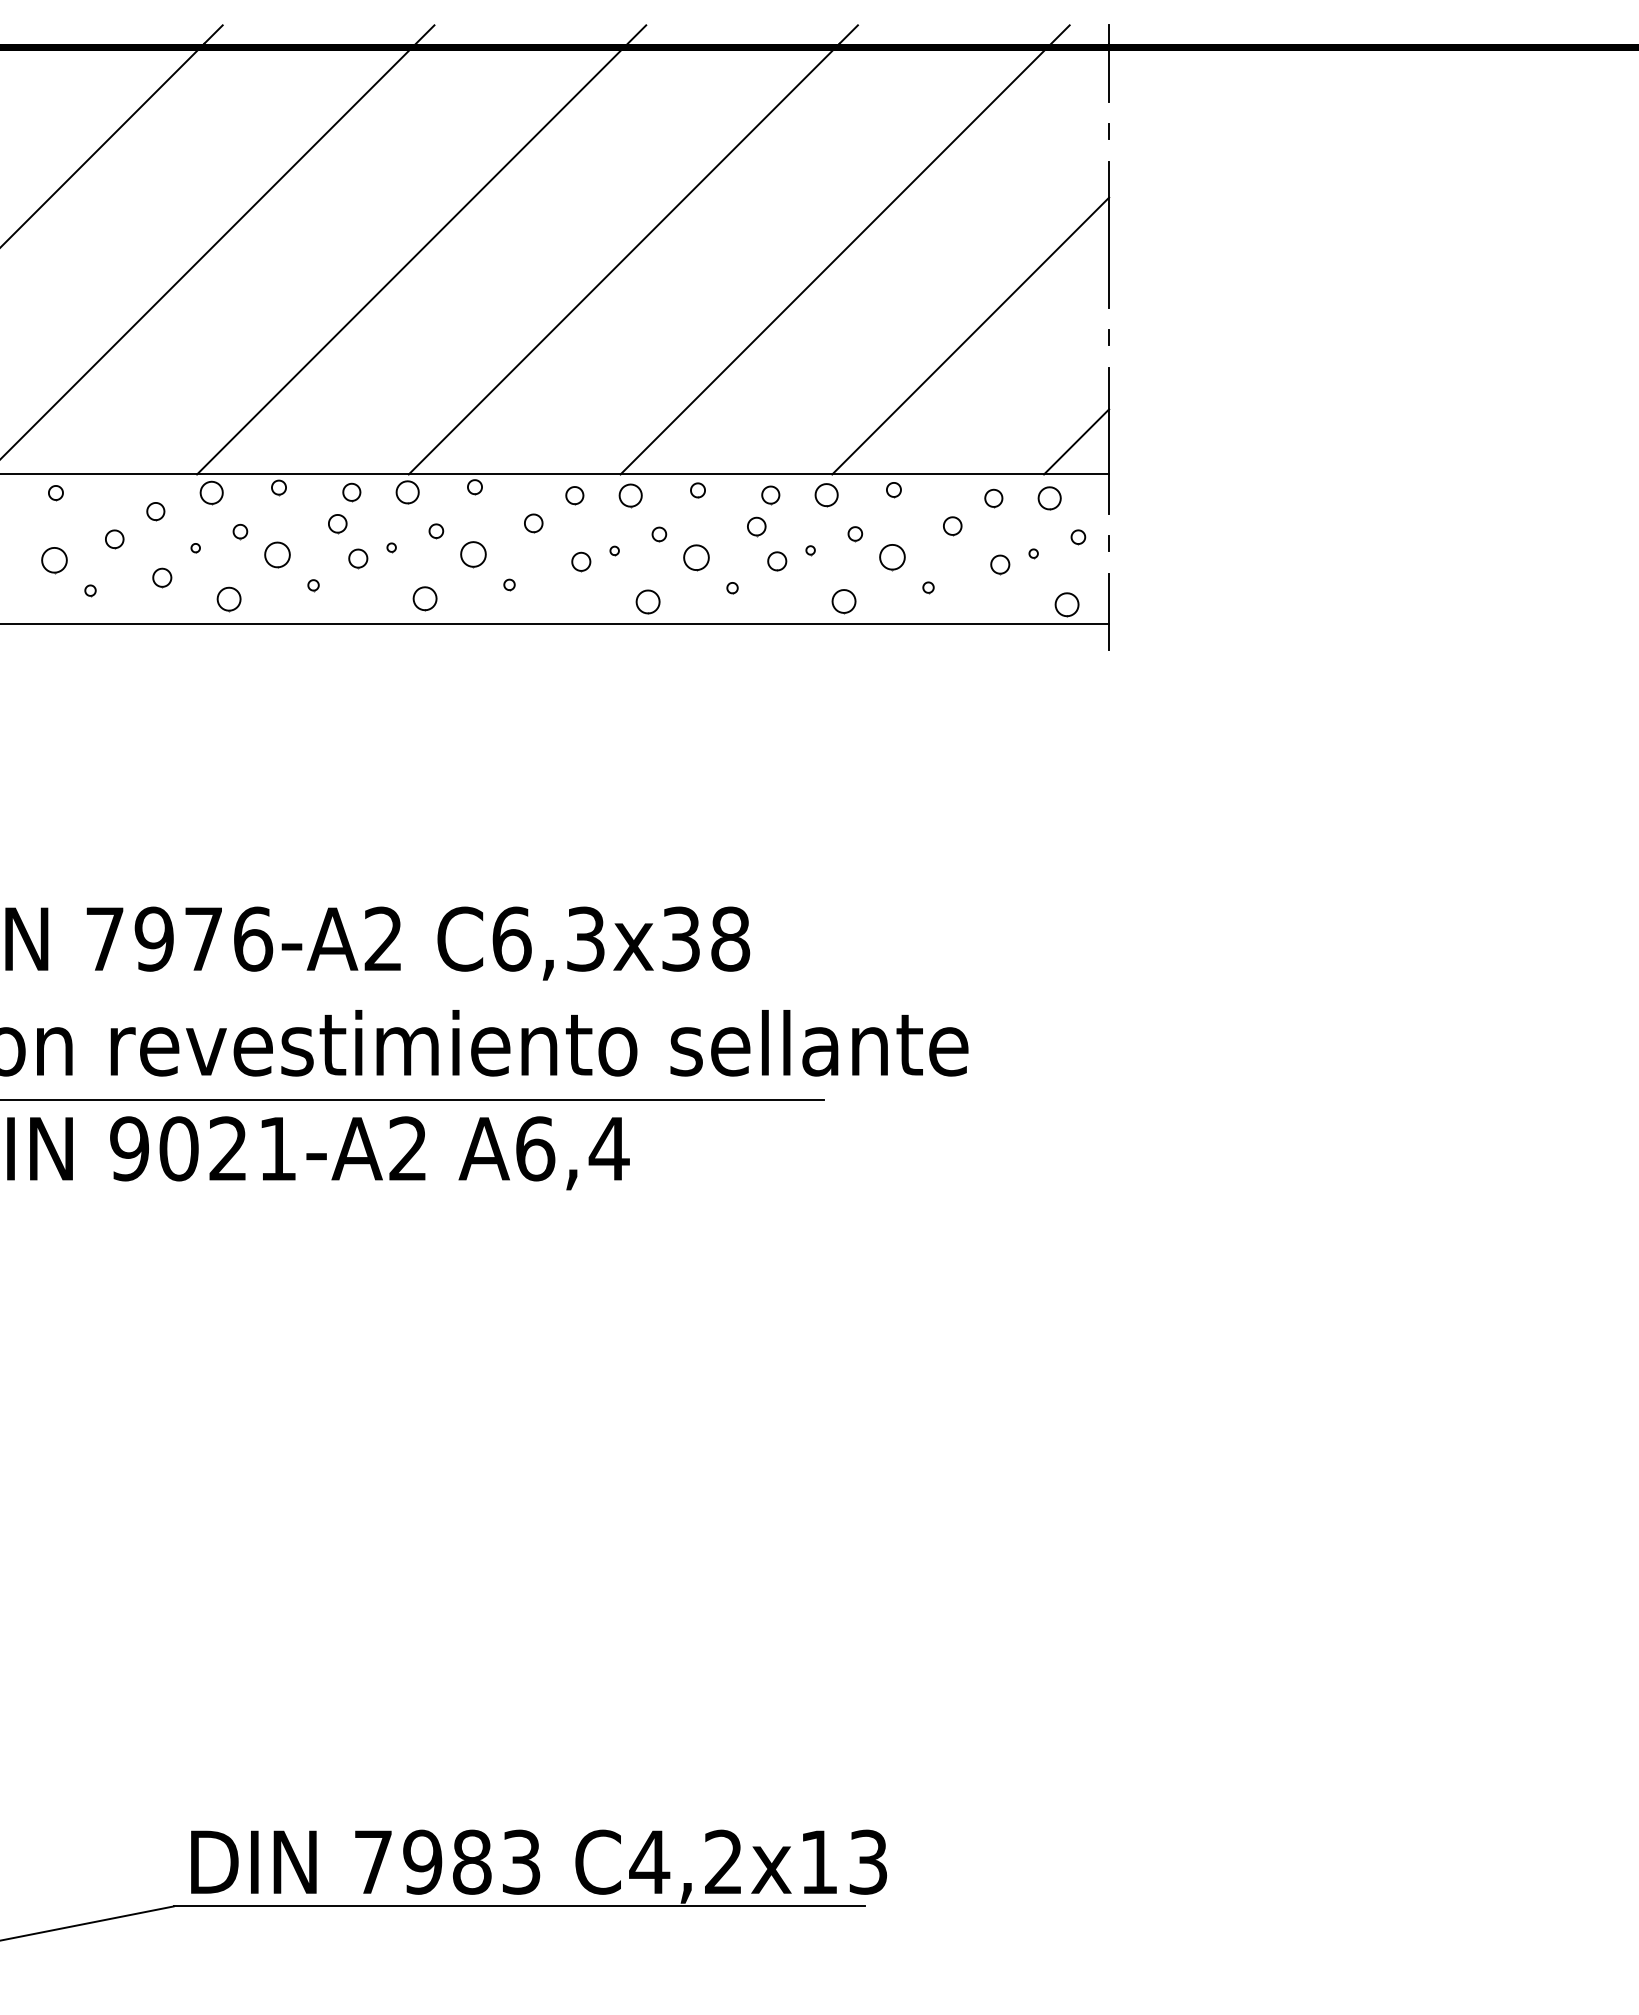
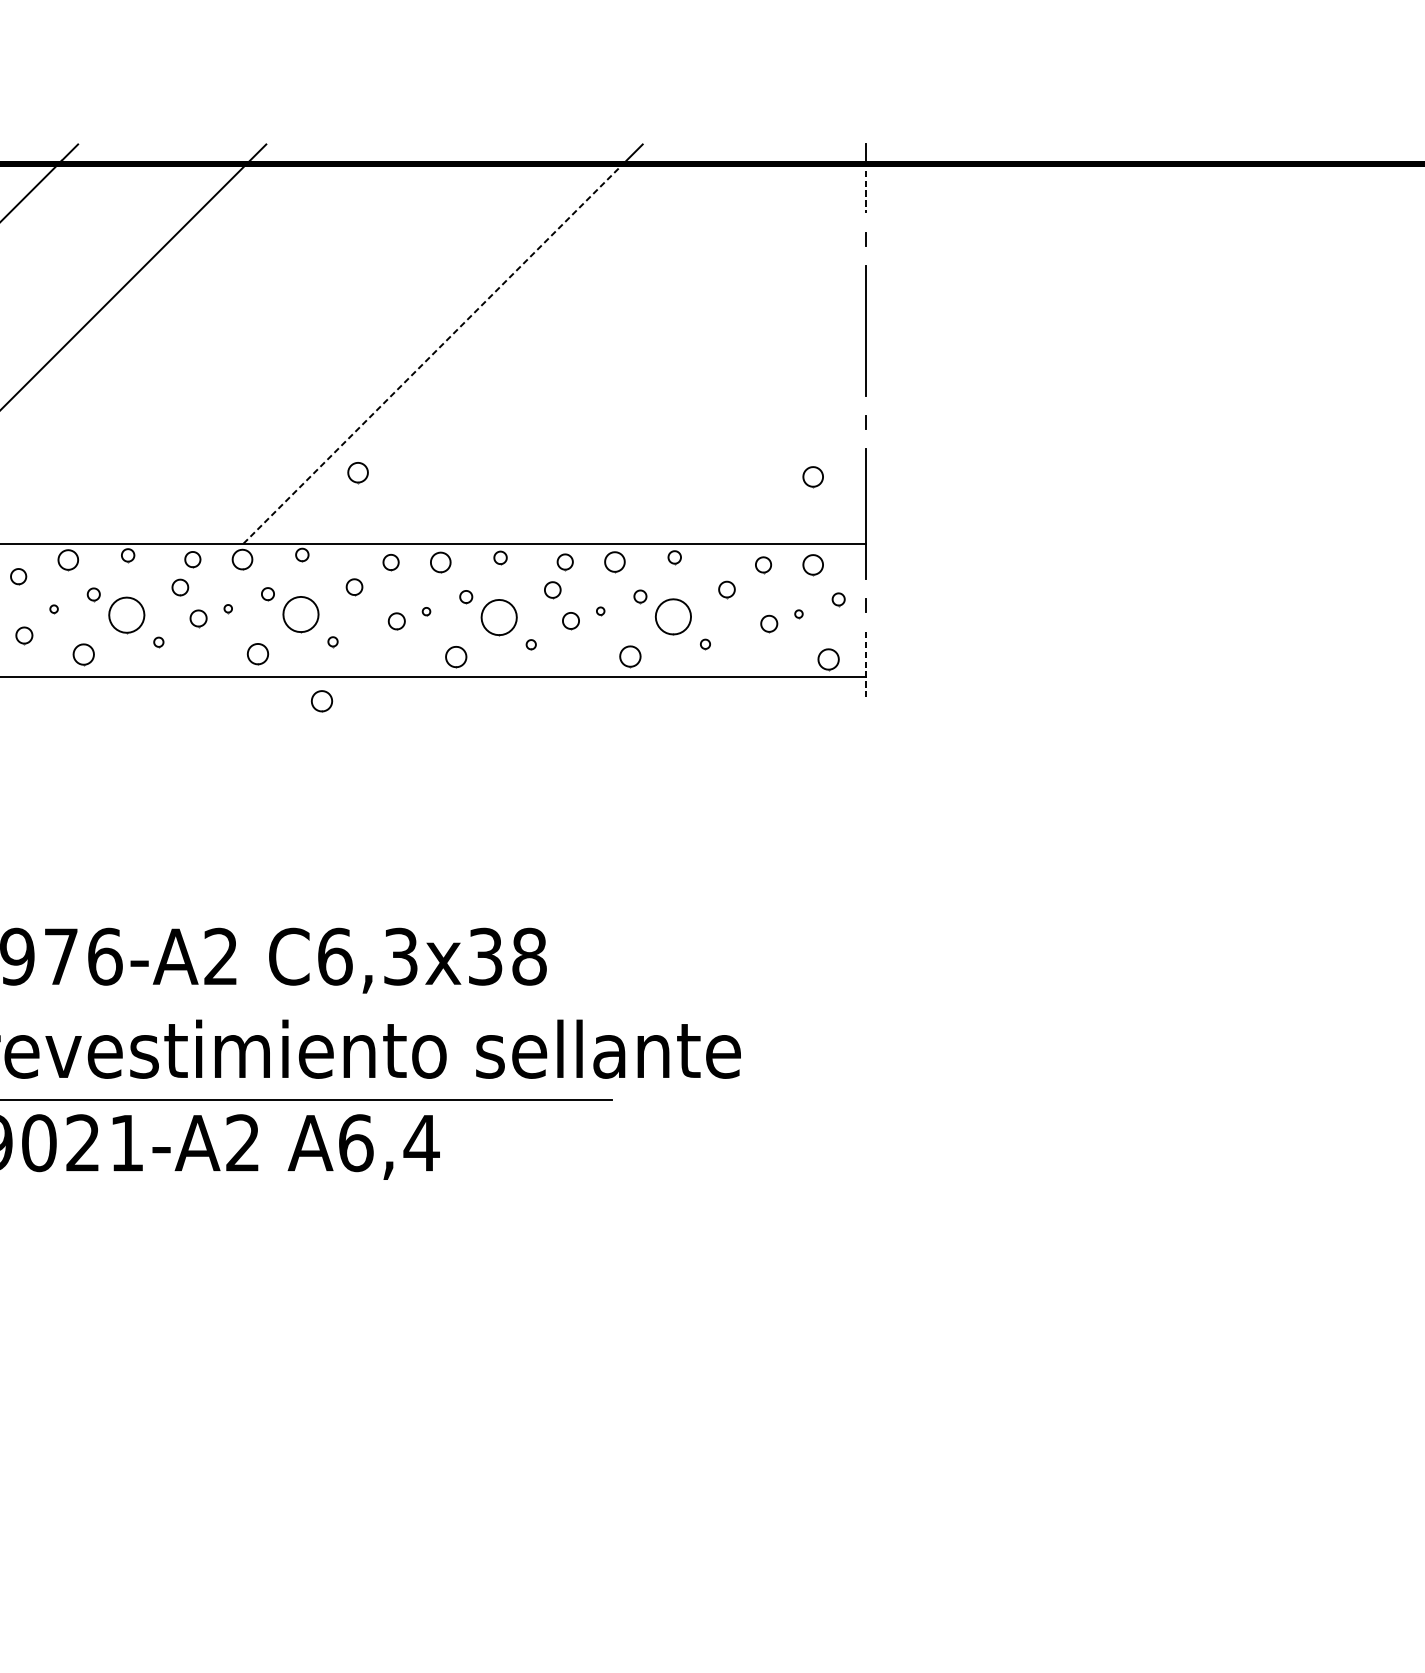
line: (1109, 73) -> (866, 187), solid -> dashed
line: (421, 249) -> (254, 343), removed
line: (844, 249) -> (630, 343), removed
line: (624, 259) -> (435, 352), solid -> dashed
line: (970, 335) -> (742, 420), removed
part: (537, 394) -> (357, 472), added
part: (1049, 399) -> (813, 477), added
line: (1076, 441) -> (837, 514), removed
part: (277, 554) -> (126, 614), size x1.6
part: (473, 554) -> (301, 614), size x1.6
part: (696, 557) -> (499, 617), size x1.6
part: (892, 557) -> (673, 617), size x1.6
line: (1109, 612) -> (866, 666), solid -> dashed
part: (496, 651) -> (321, 701), added

